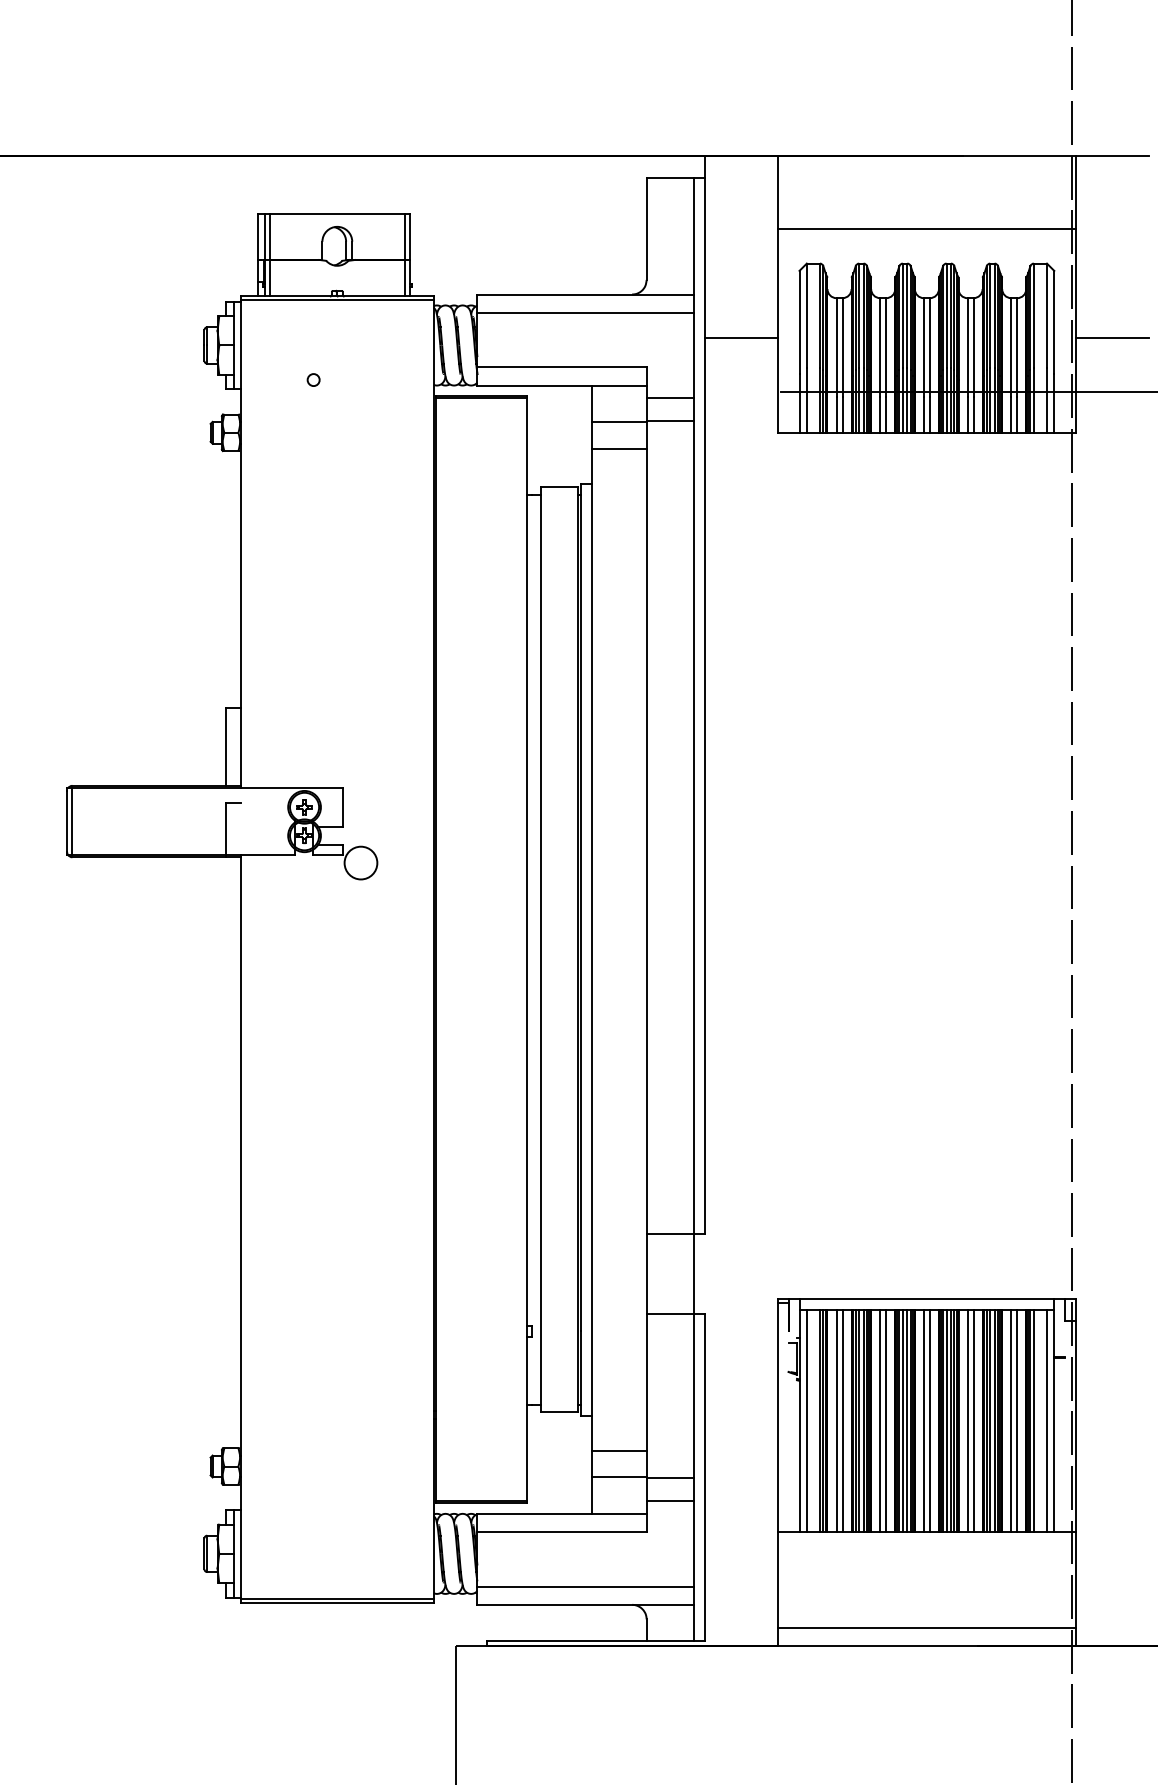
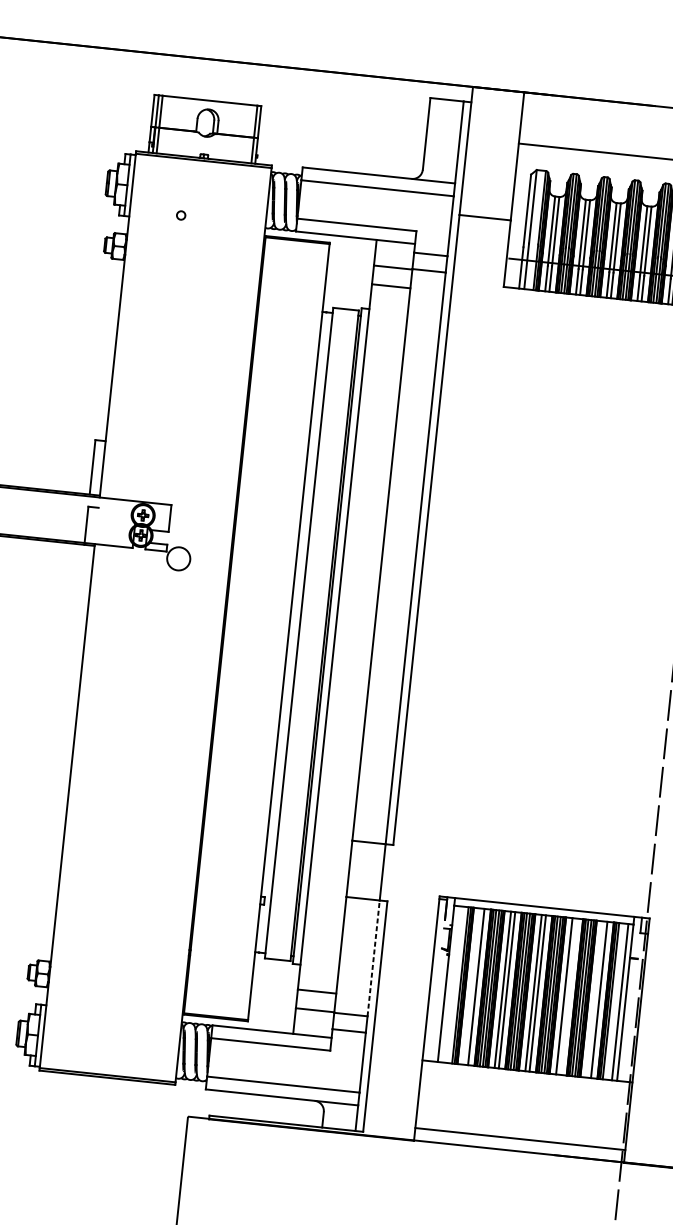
line: (693, 1395) -> (373, 958), solid -> dashed
line: (806, 1420) -> (451, 984), removed
line: (836, 1420) -> (472, 986), removed
line: (973, 1420) -> (568, 996), removed
line: (1011, 1420) -> (595, 999), removed

